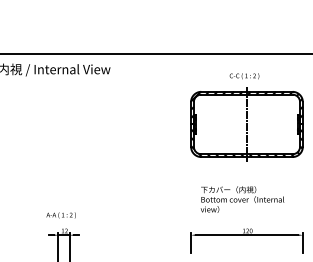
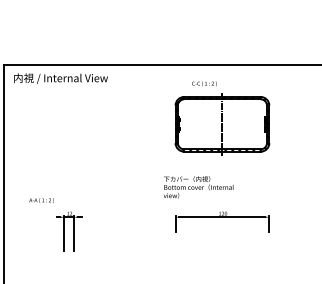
text: (244, 75) -> (204, 83), moved
text: (242, 199) -> (198, 187), moved
text: (61, 215) -> (41, 200), moved

